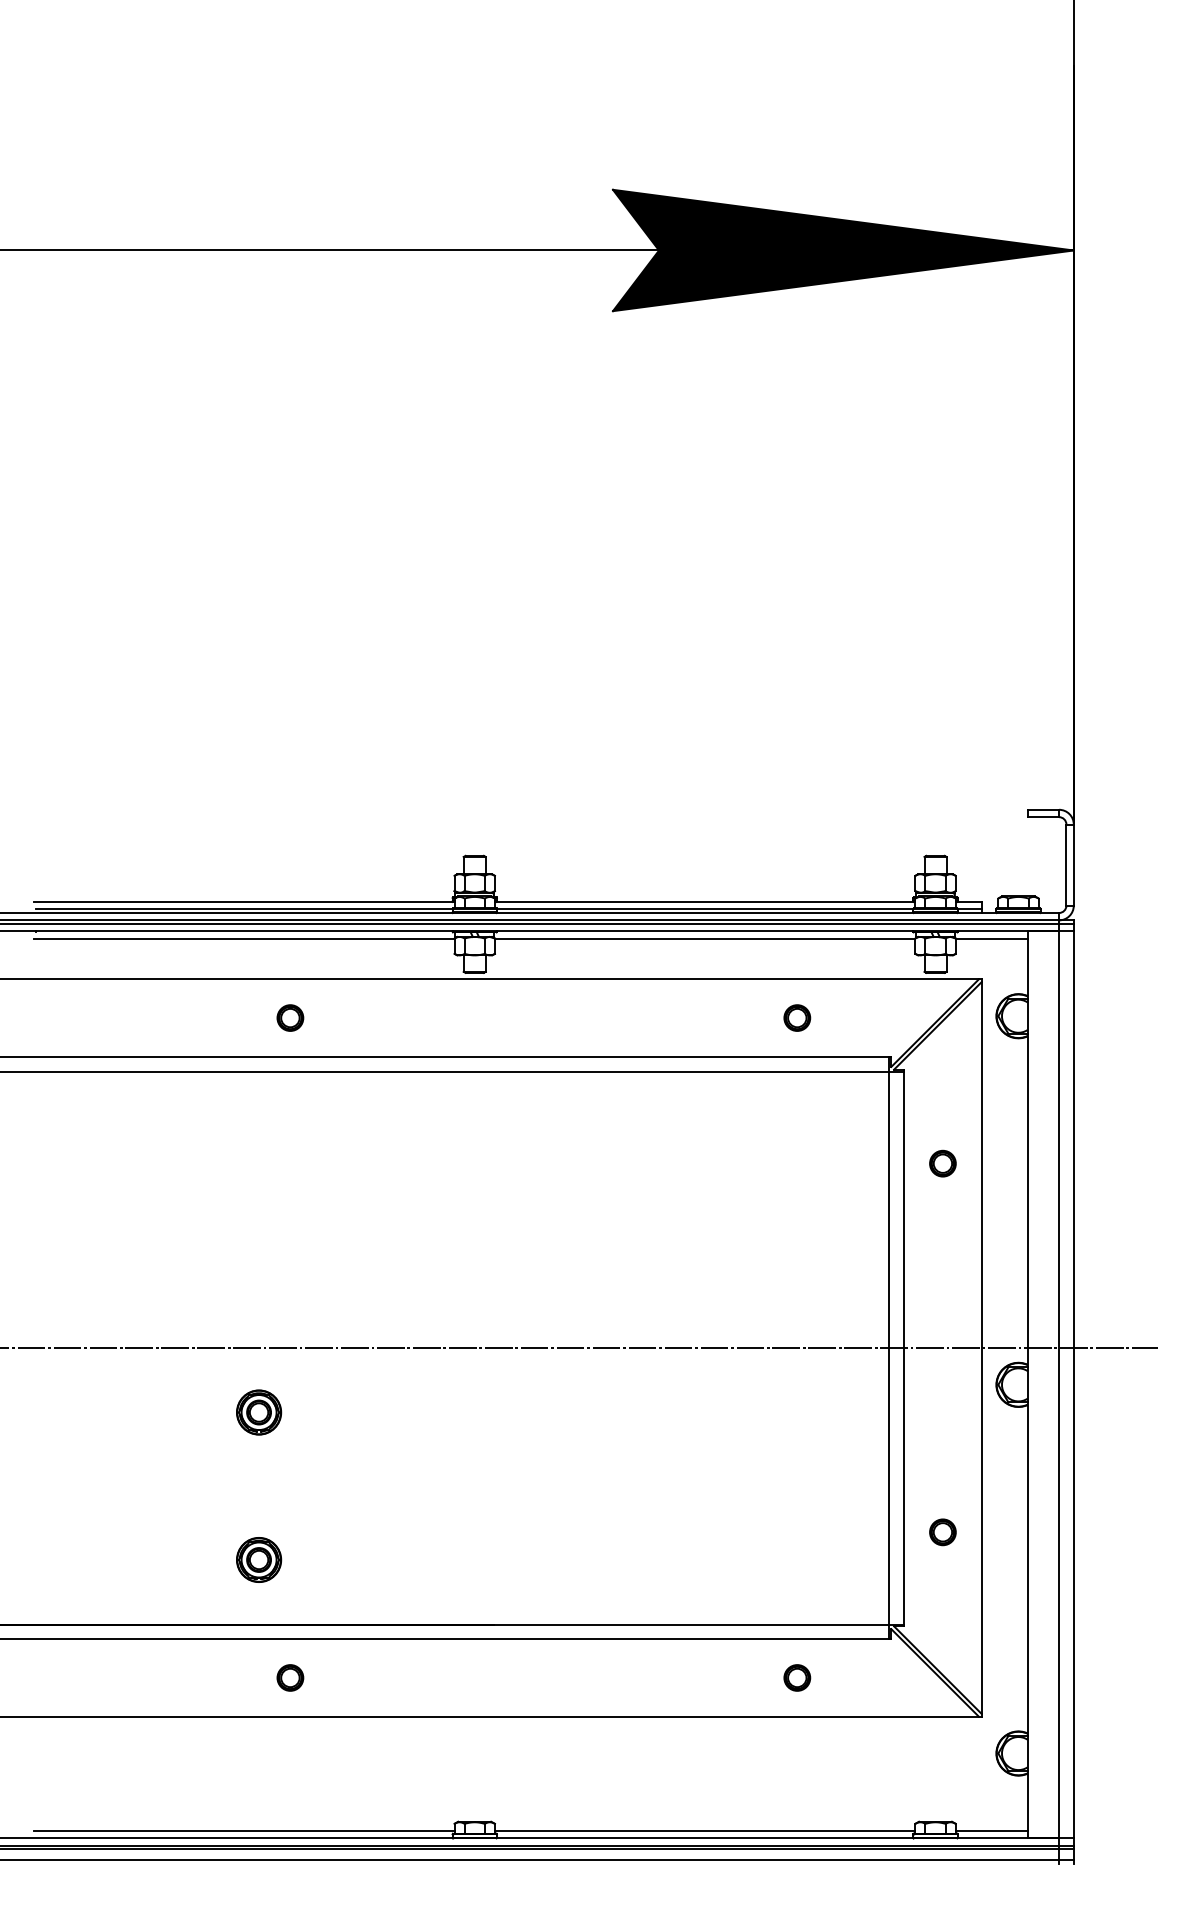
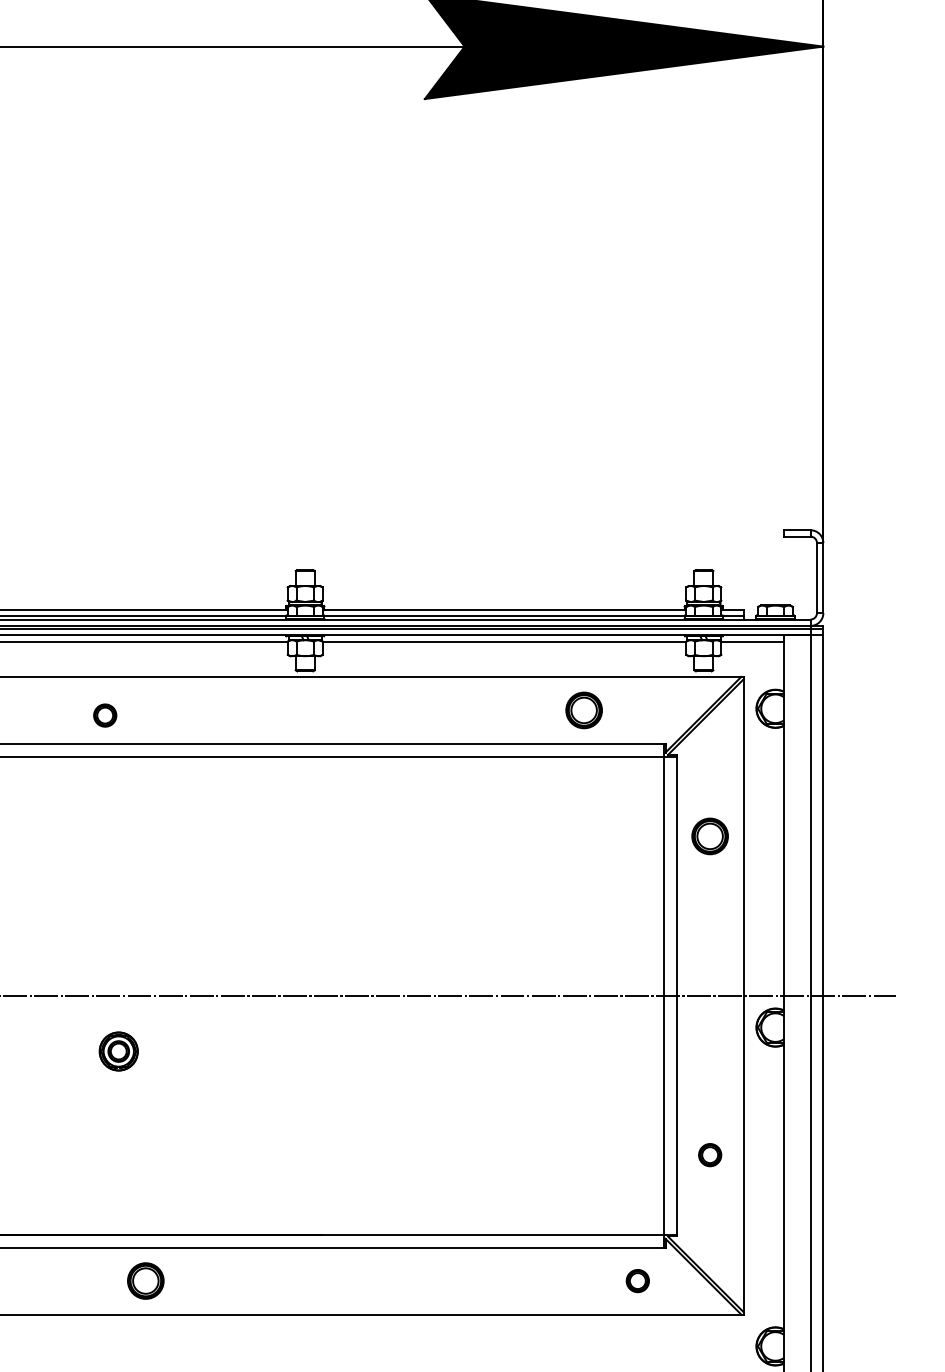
part: (290, 1017) -> (105, 715), moved
part: (797, 1017) -> (584, 709), size x1.6
part: (942, 1163) -> (709, 836), size x1.6
part: (259, 1559) -> (119, 1178), removed
part: (290, 1677) -> (145, 1280), size x1.6
part: (797, 1677) -> (638, 1280), moved

